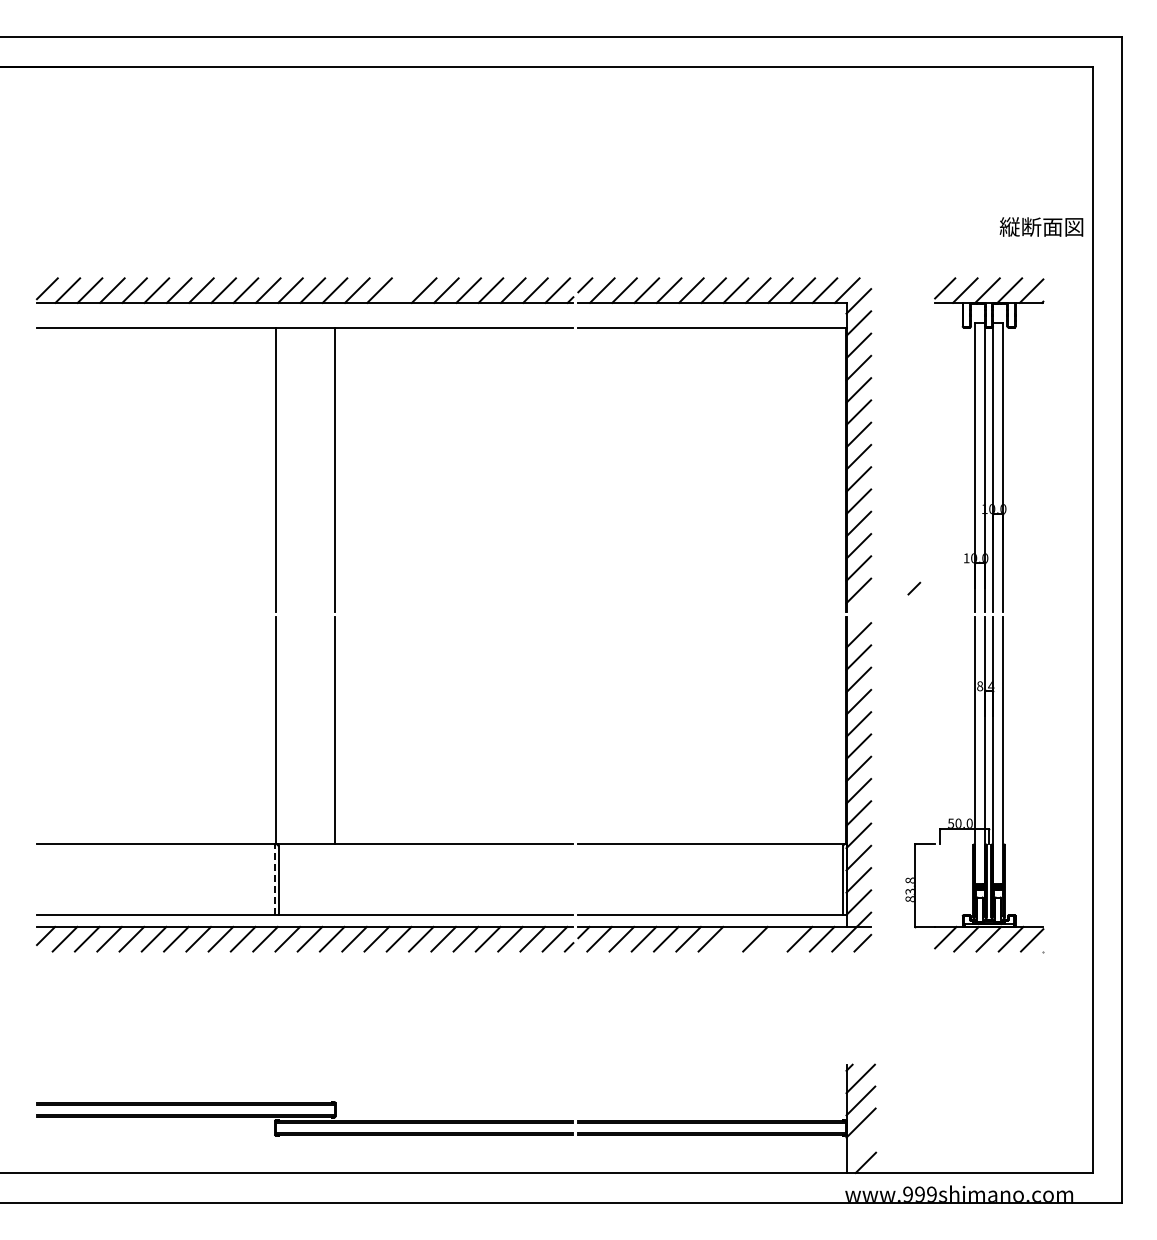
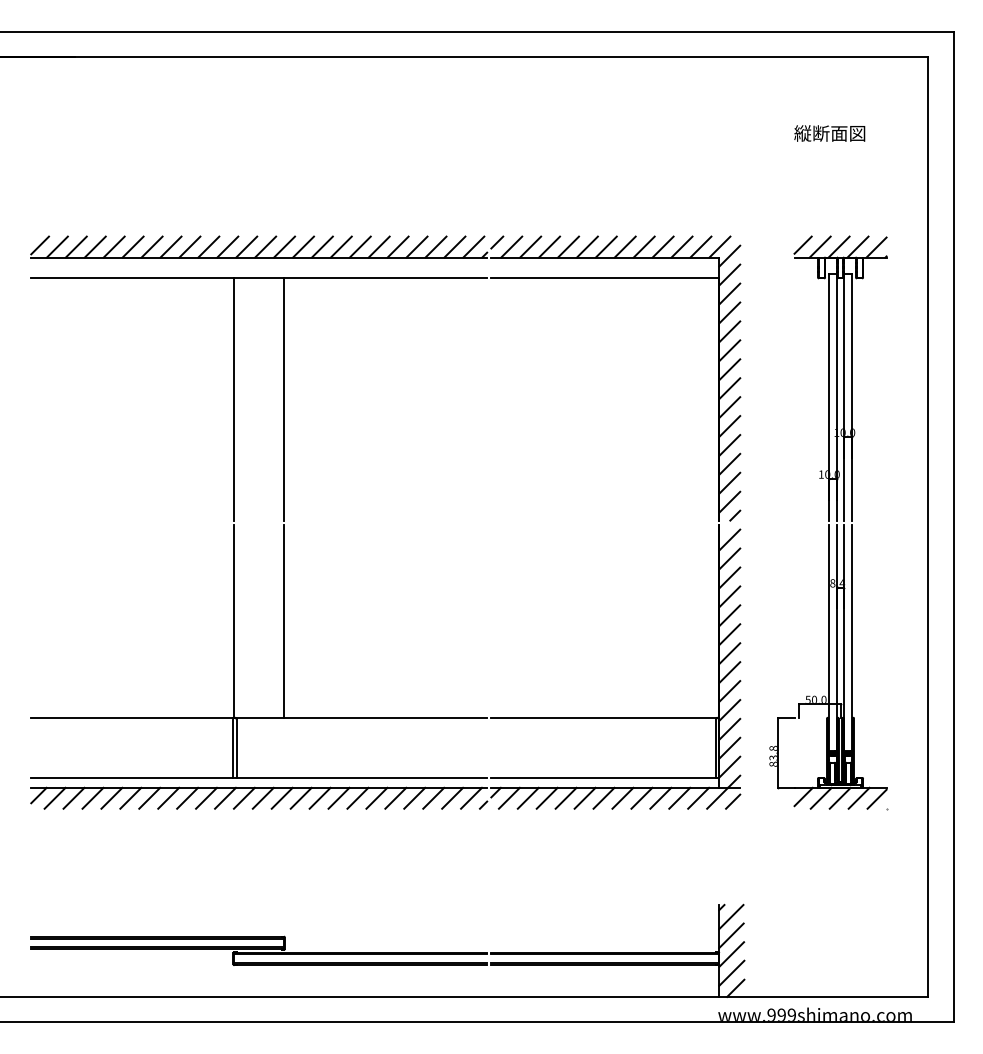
text: (1041, 226) -> (829, 133), moved
line: (401, 290) -> (341, 246), added
line: (914, 588) -> (735, 515), moved
line: (274, 879) -> (233, 747), dashed -> solid
line: (732, 938) -> (622, 797), added
line: (777, 938) -> (660, 797), added
line: (861, 1144) -> (732, 972), added

